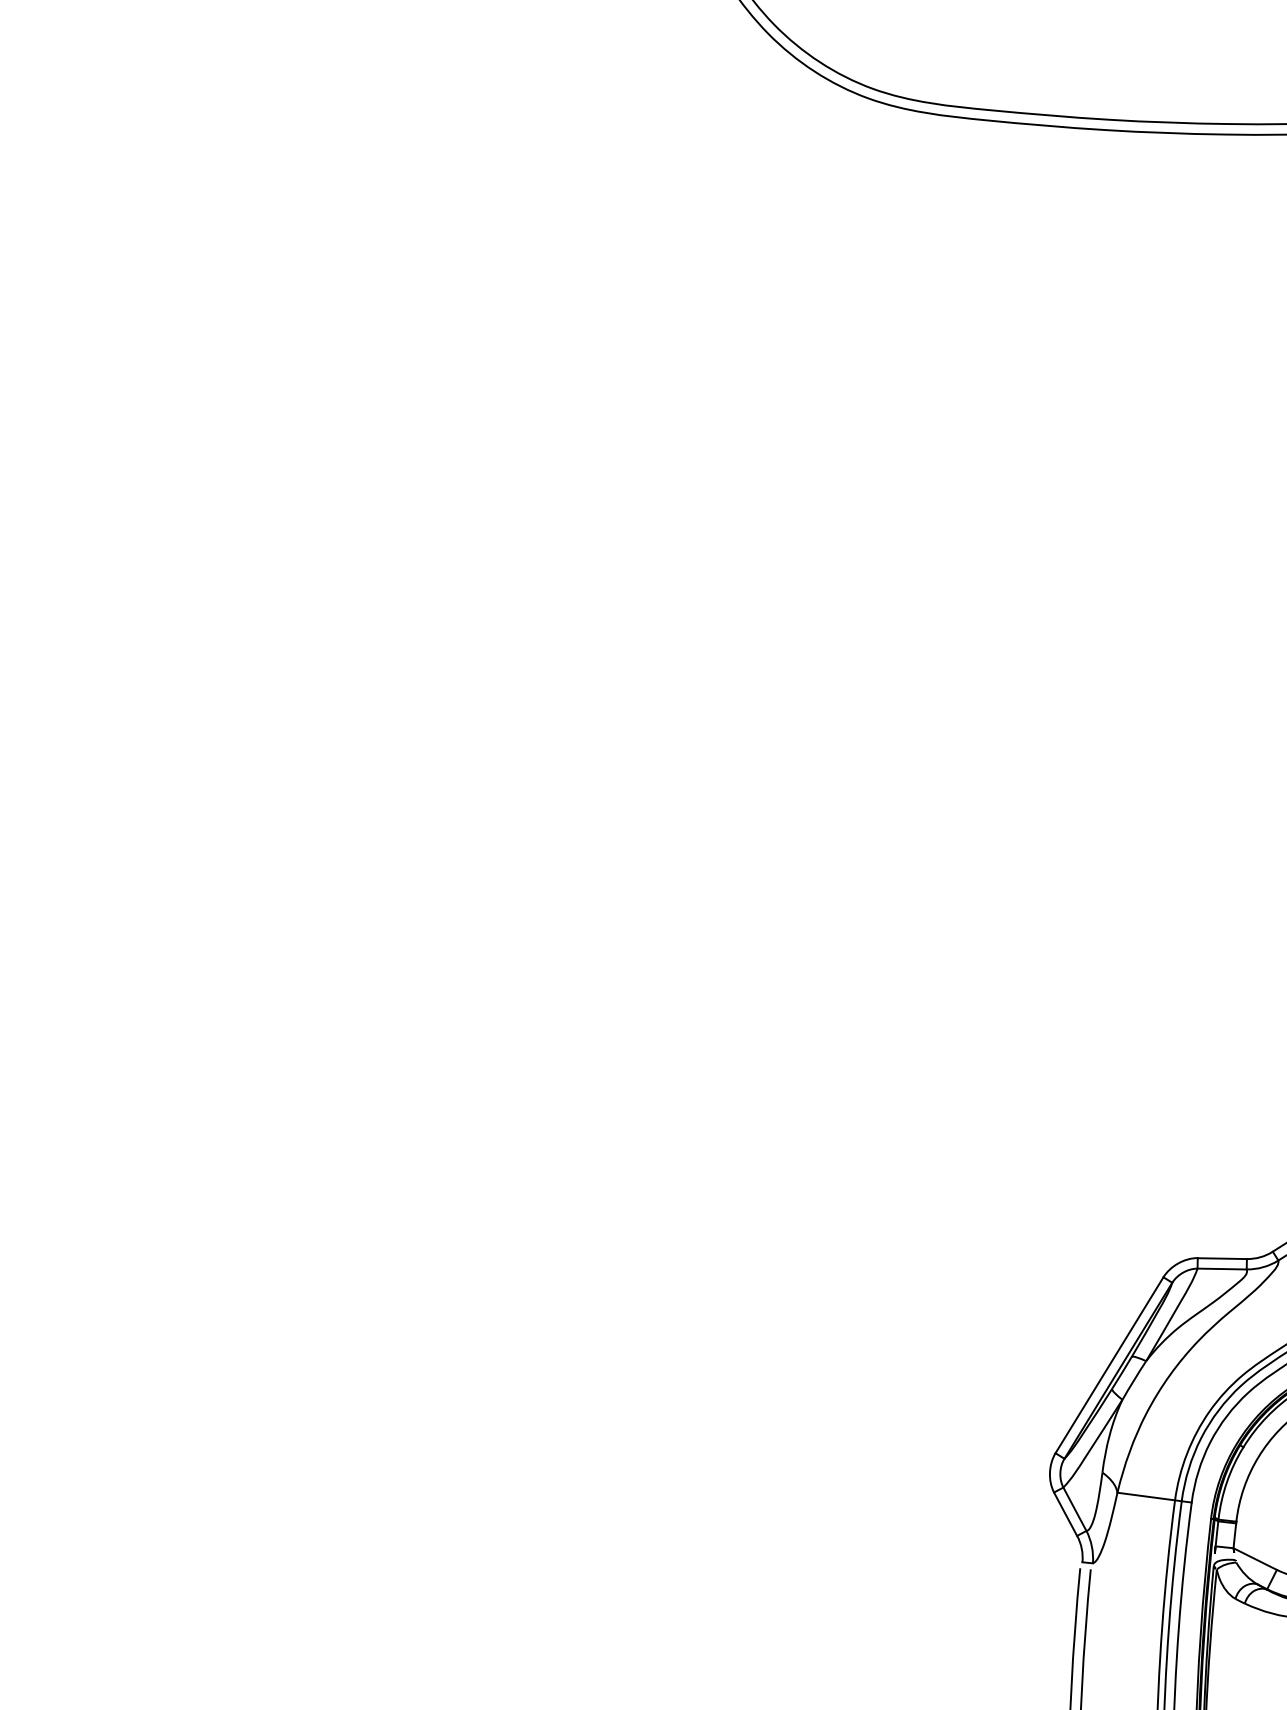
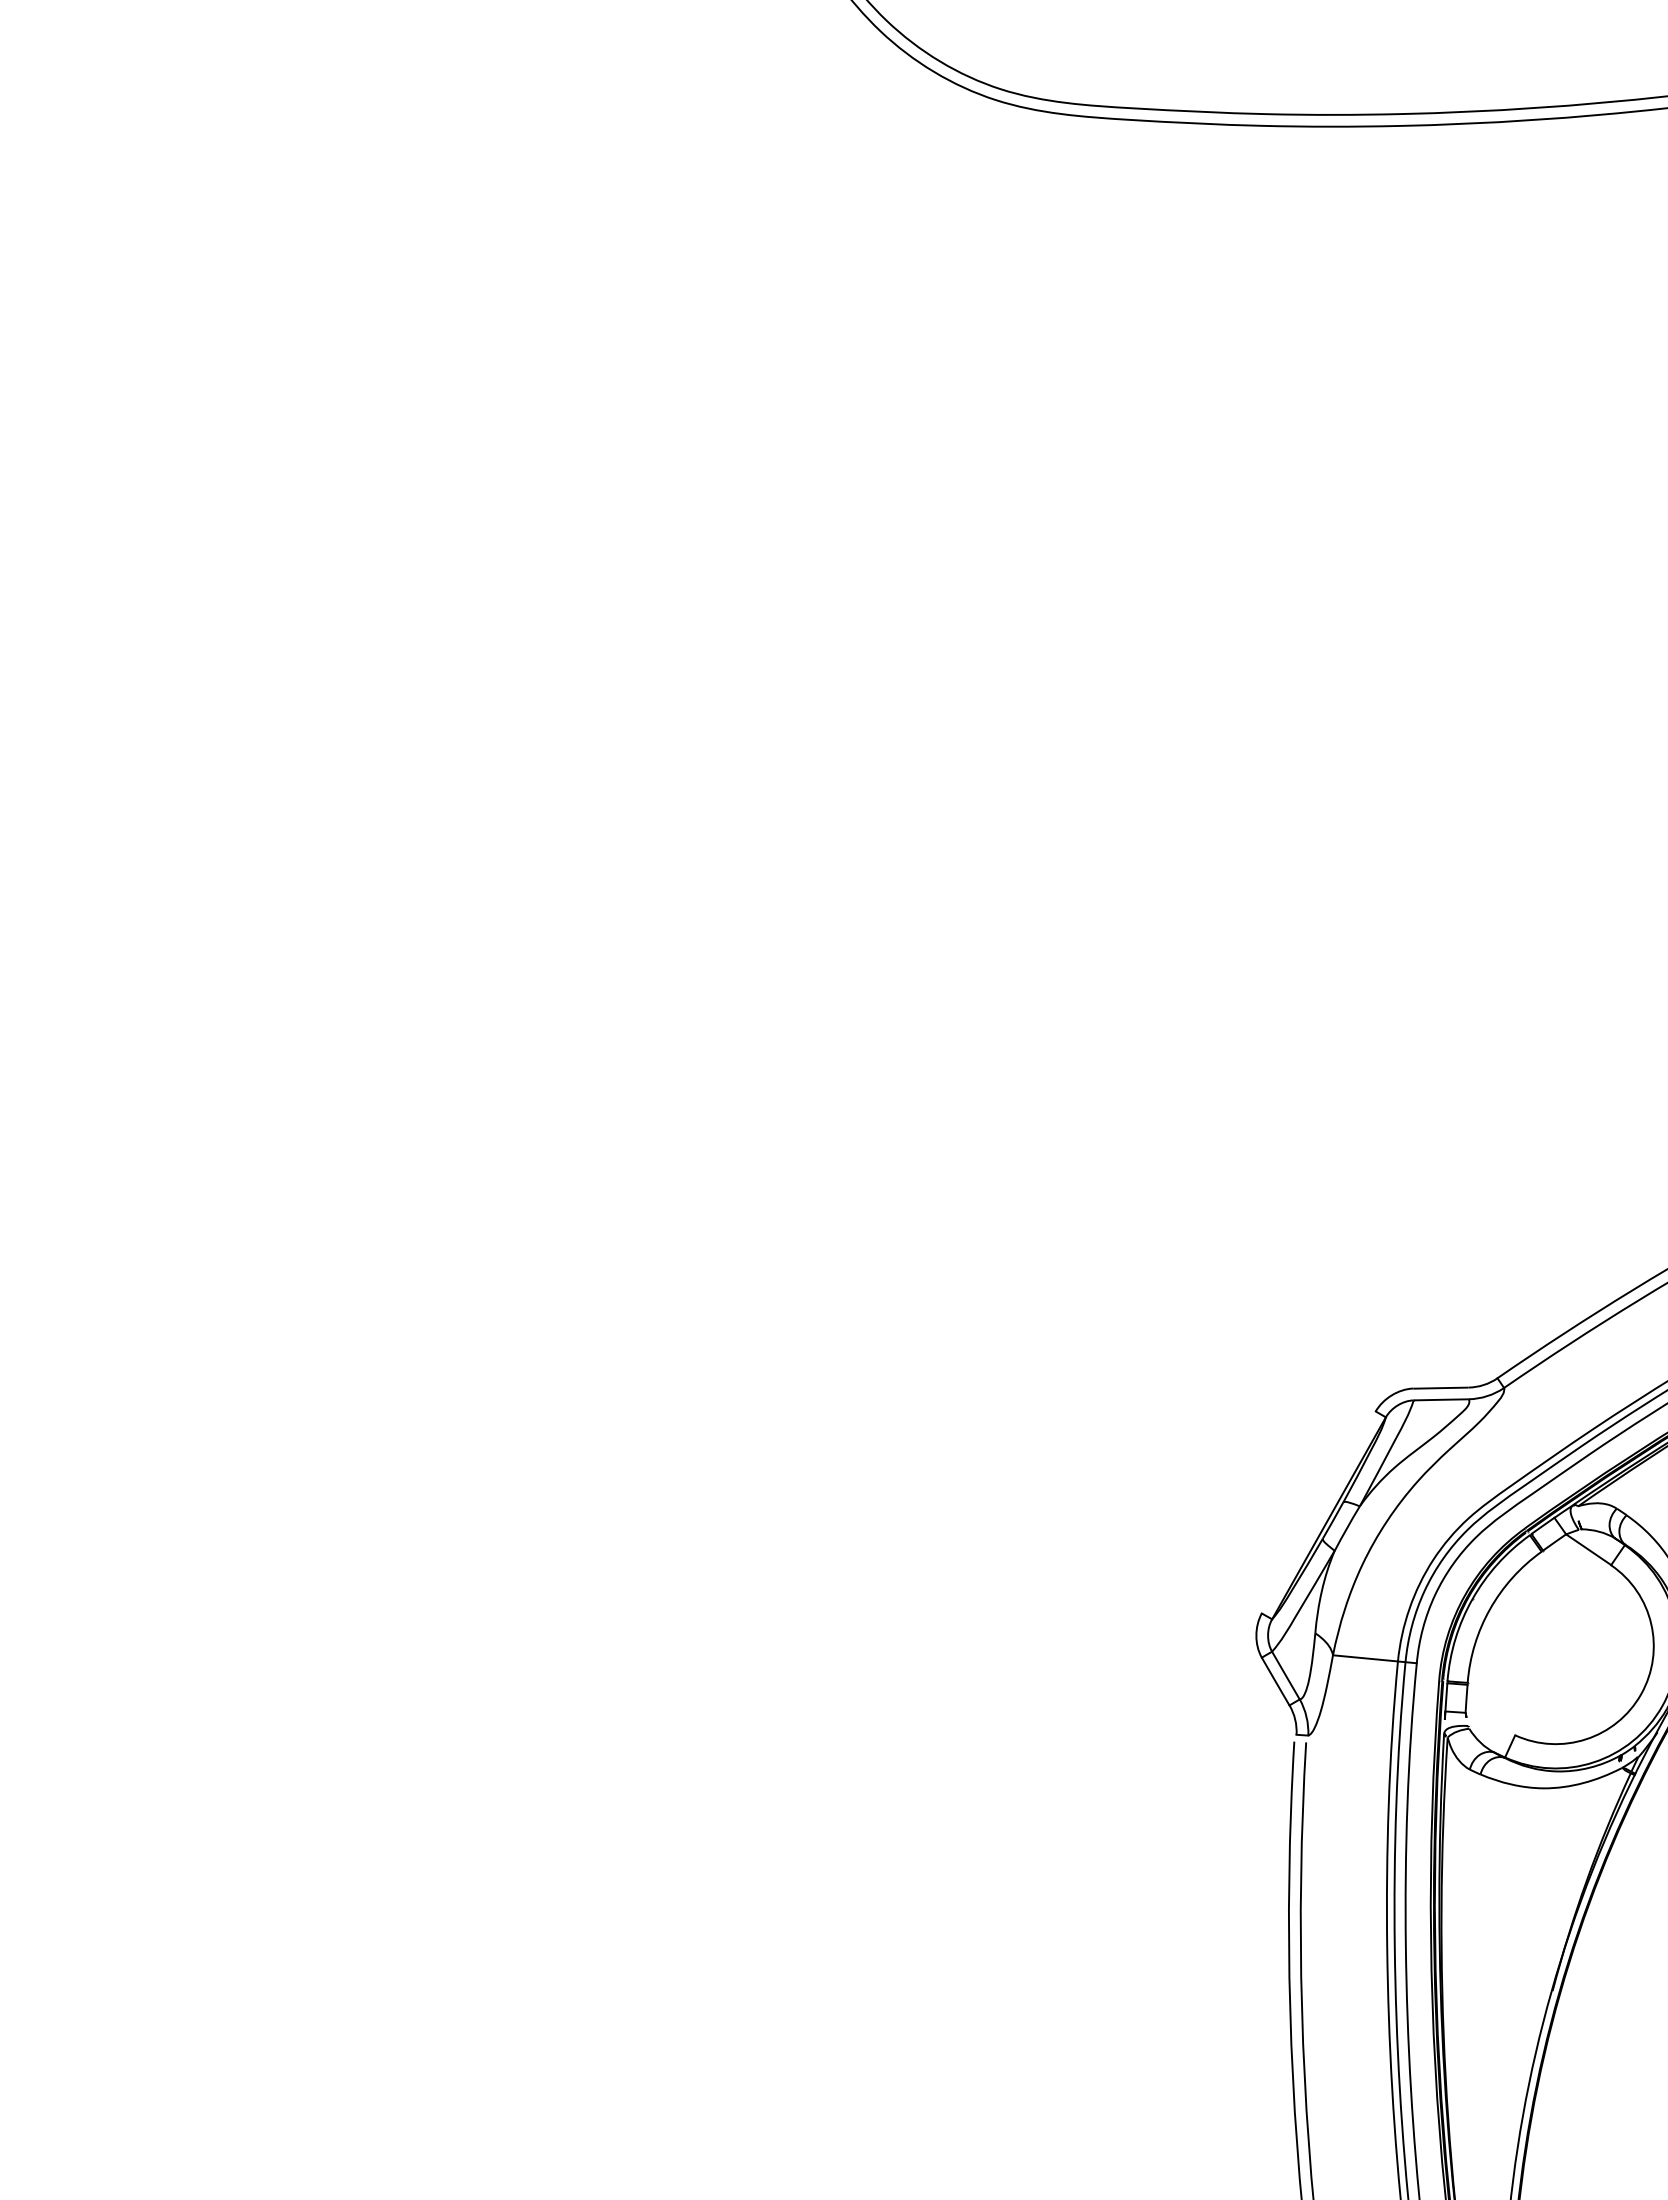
line: (1109, 1365) -> (1318, 1512), removed
line: (1255, 1558) -> (1490, 1723), removed

